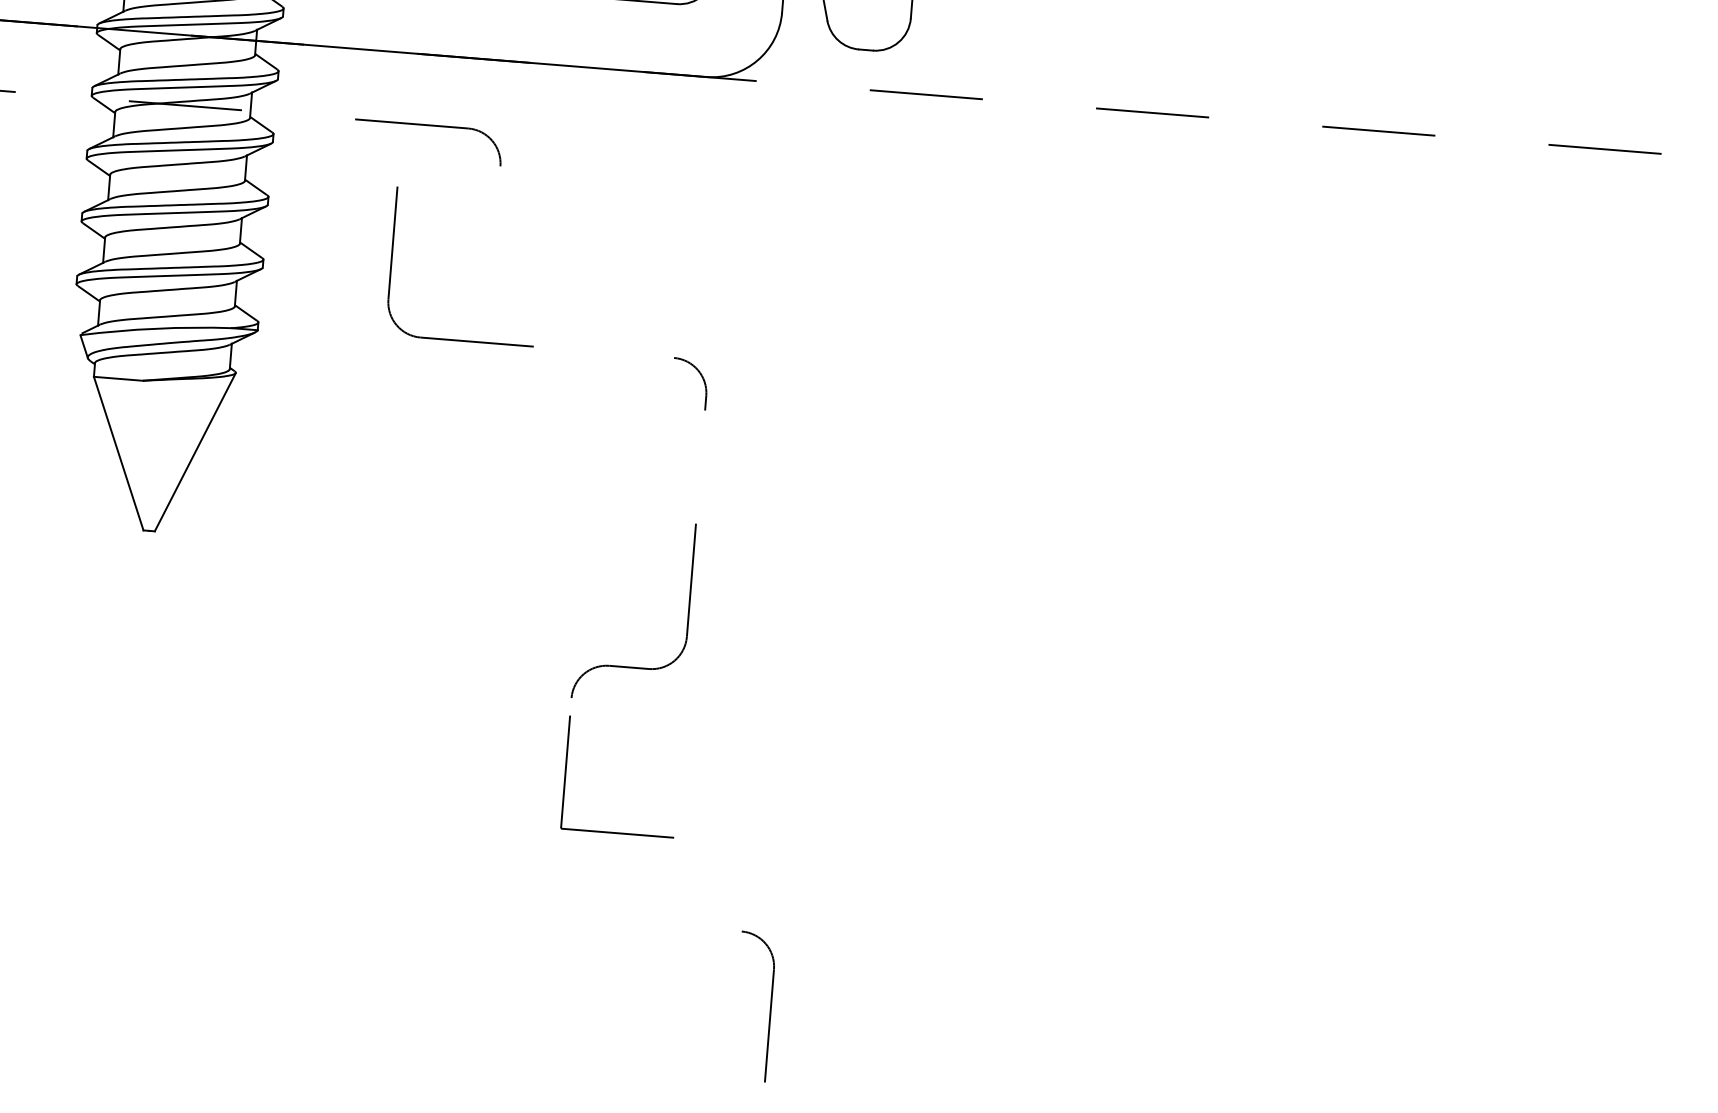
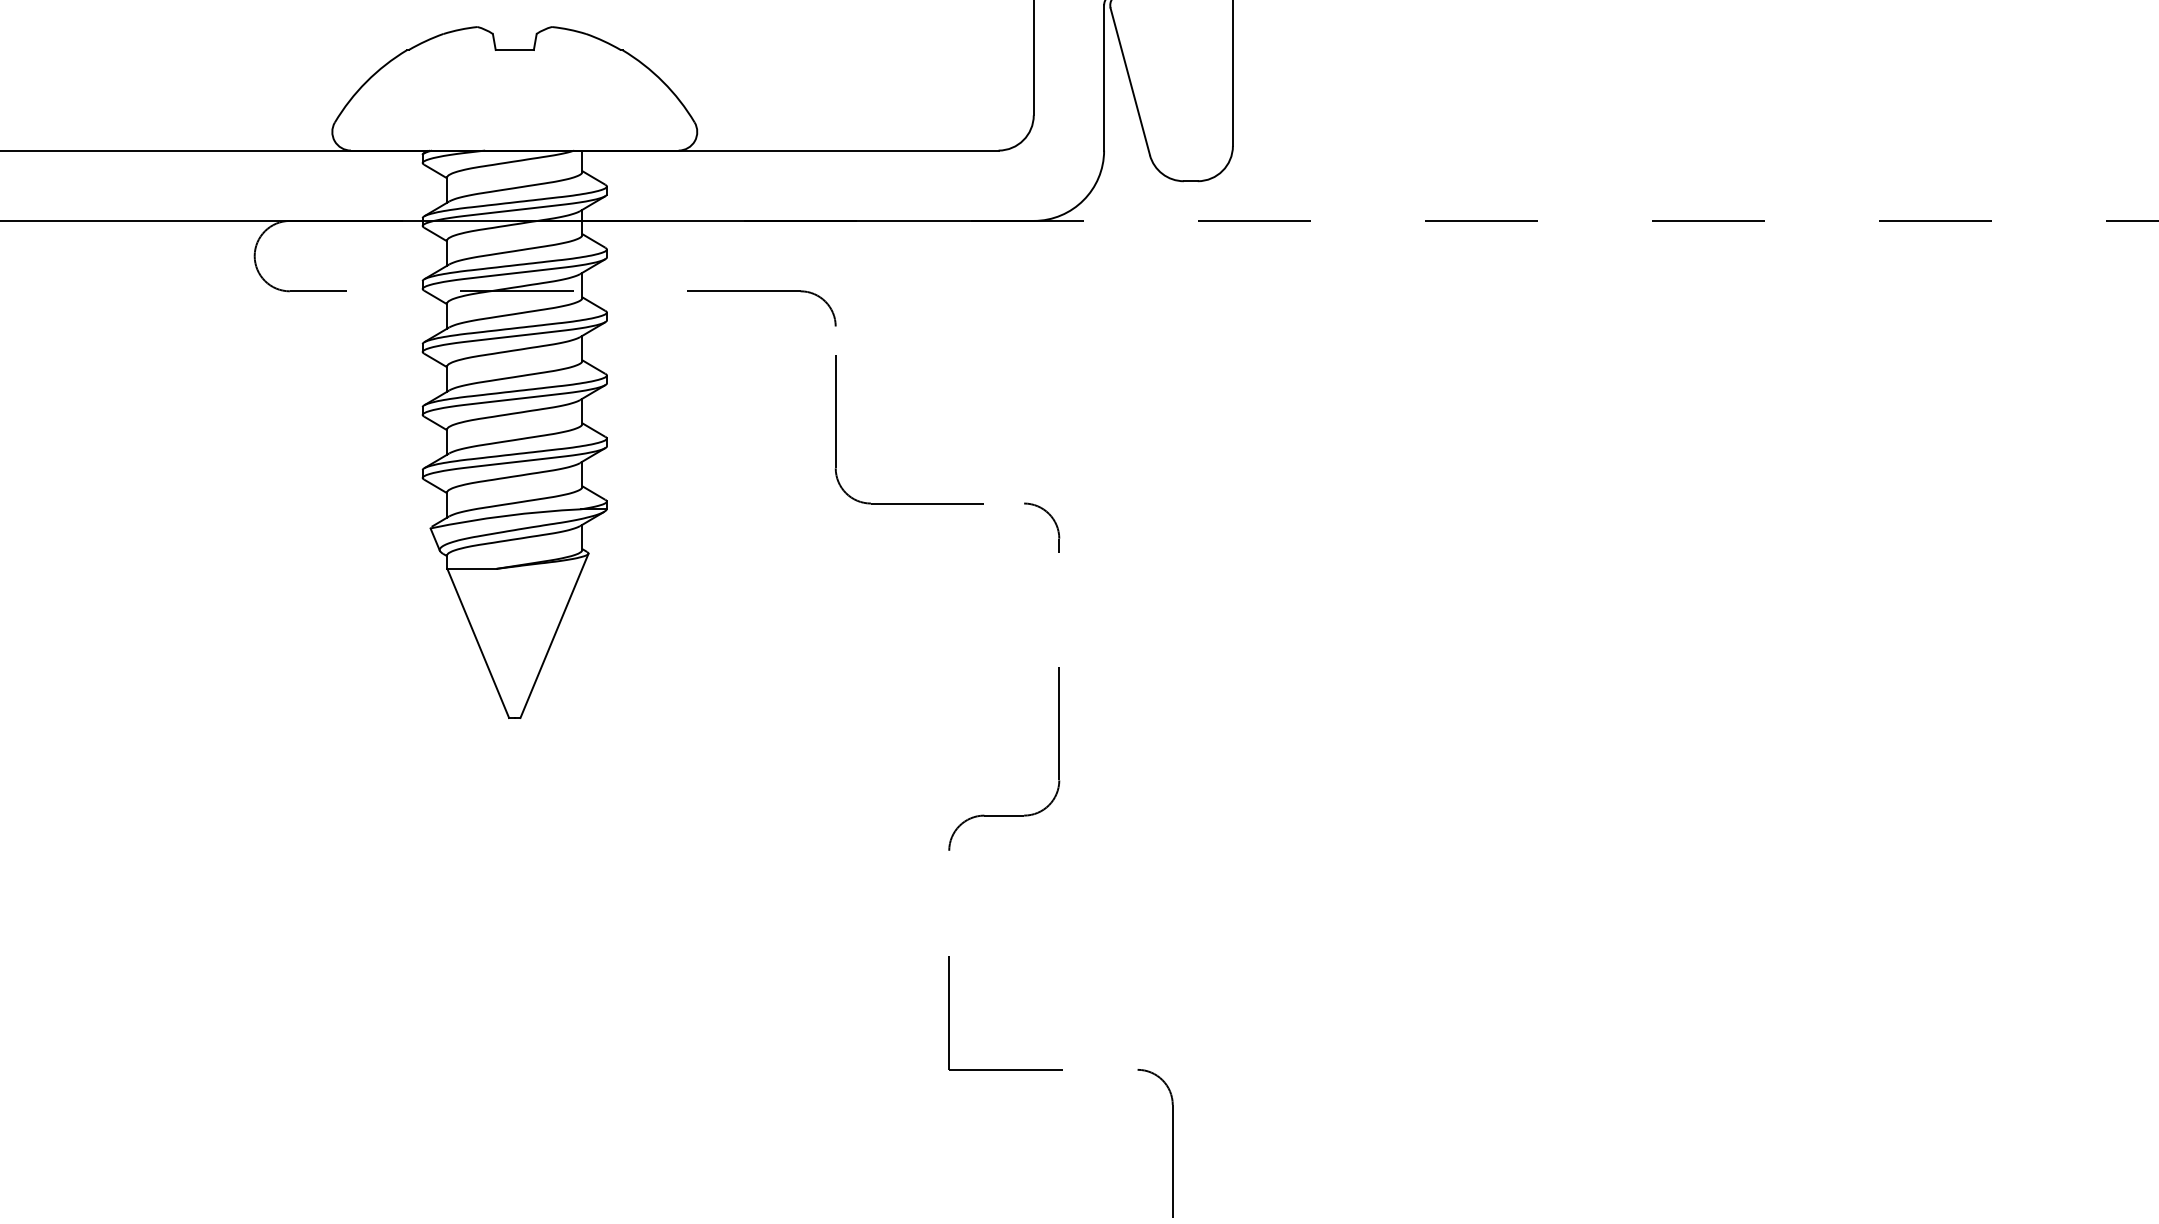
part: (392, 261) -> (836, 429), moved
part: (565, 772) -> (949, 1013), moved

